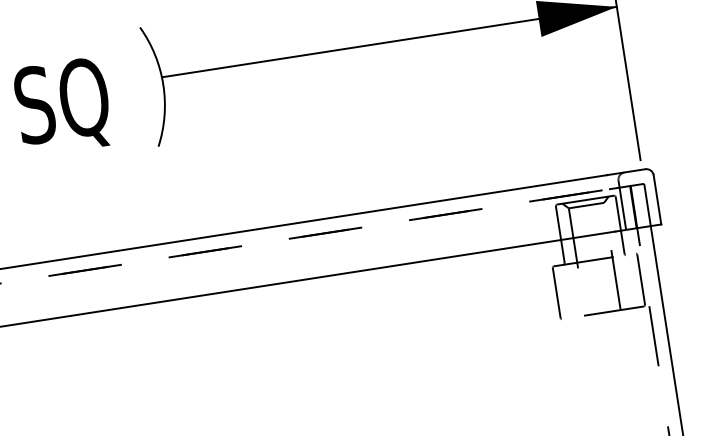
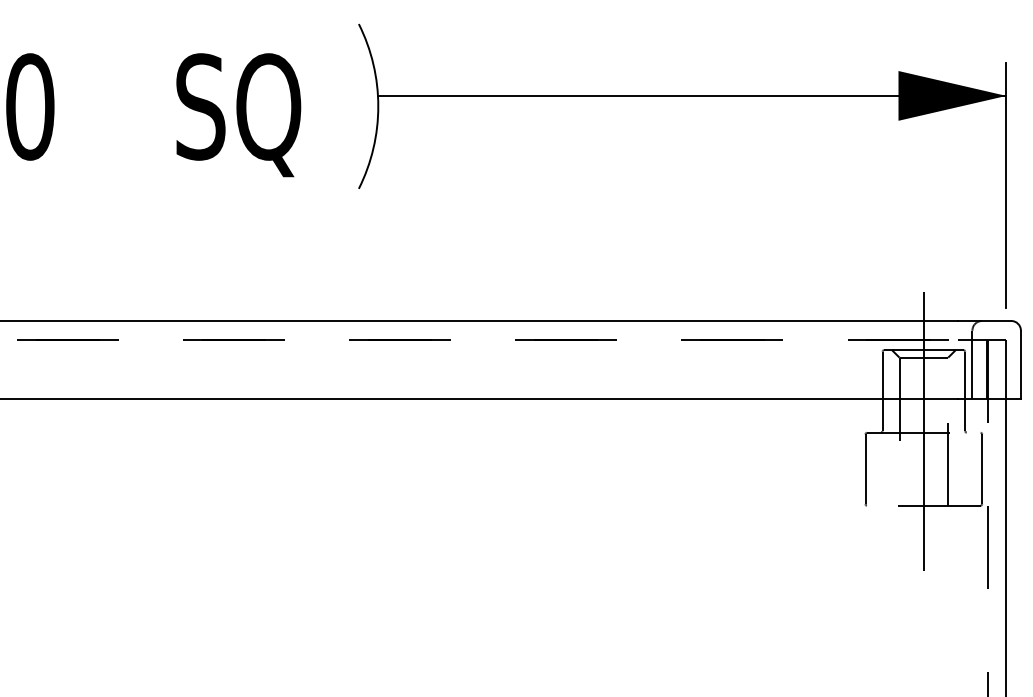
line: (594, 259) -> (923, 431), added

